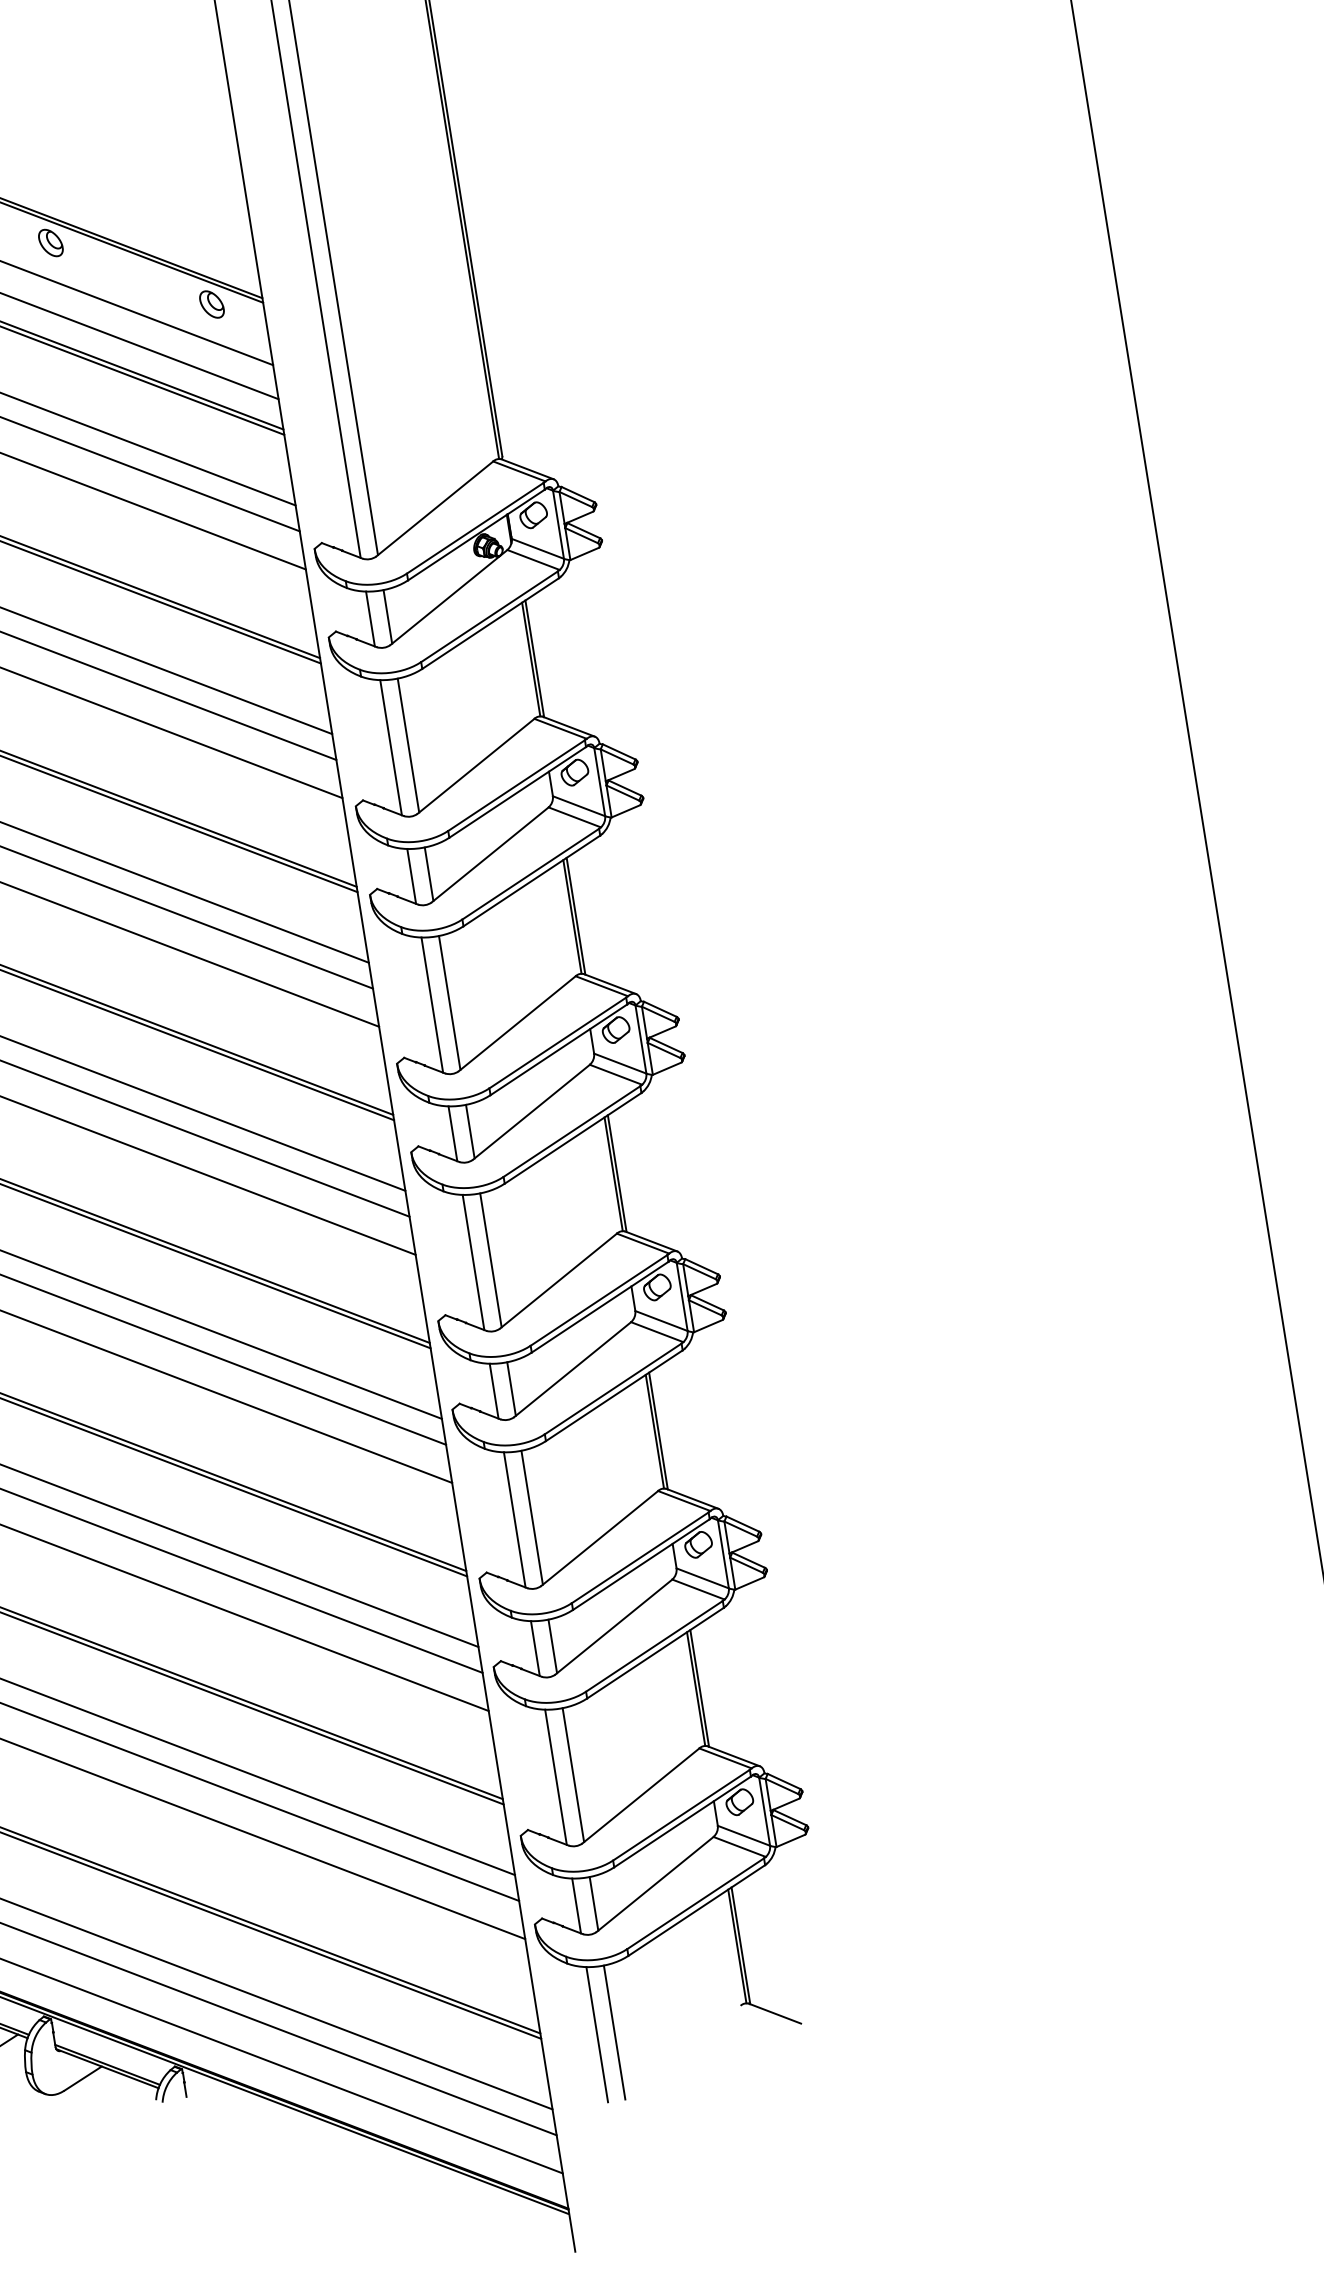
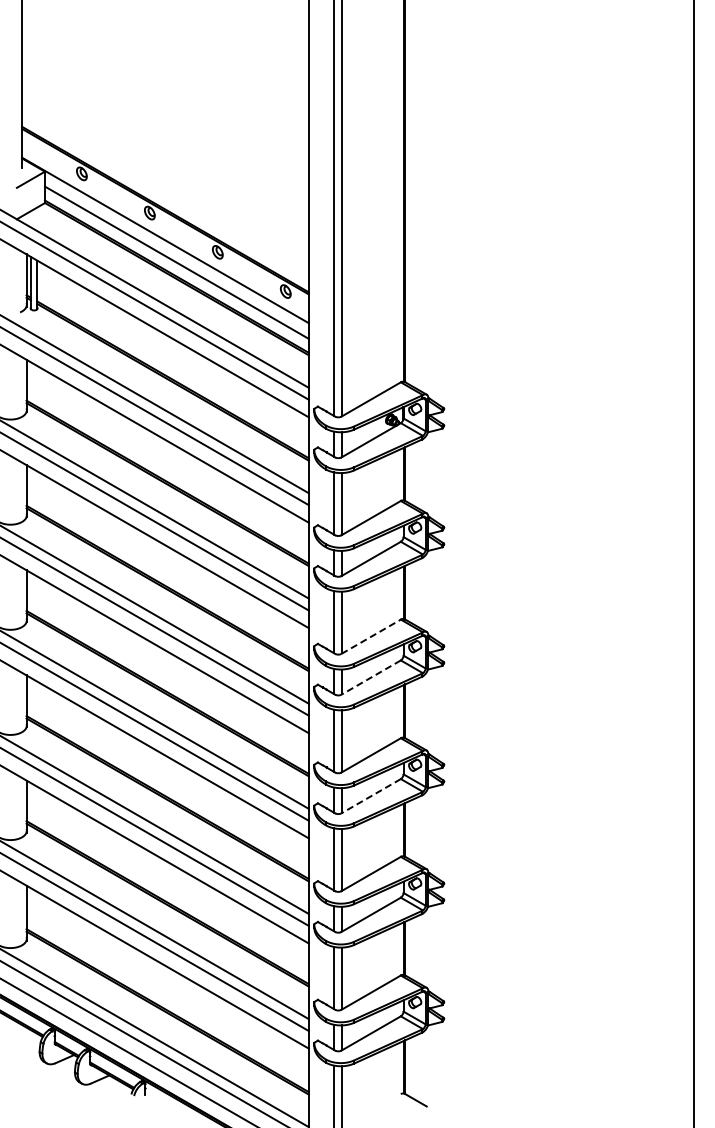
line: (517, 1023) -> (371, 636), solid -> dashed
line: (529, 1112) -> (370, 677), solid -> dashed
line: (571, 1370) -> (370, 796), solid -> dashed

